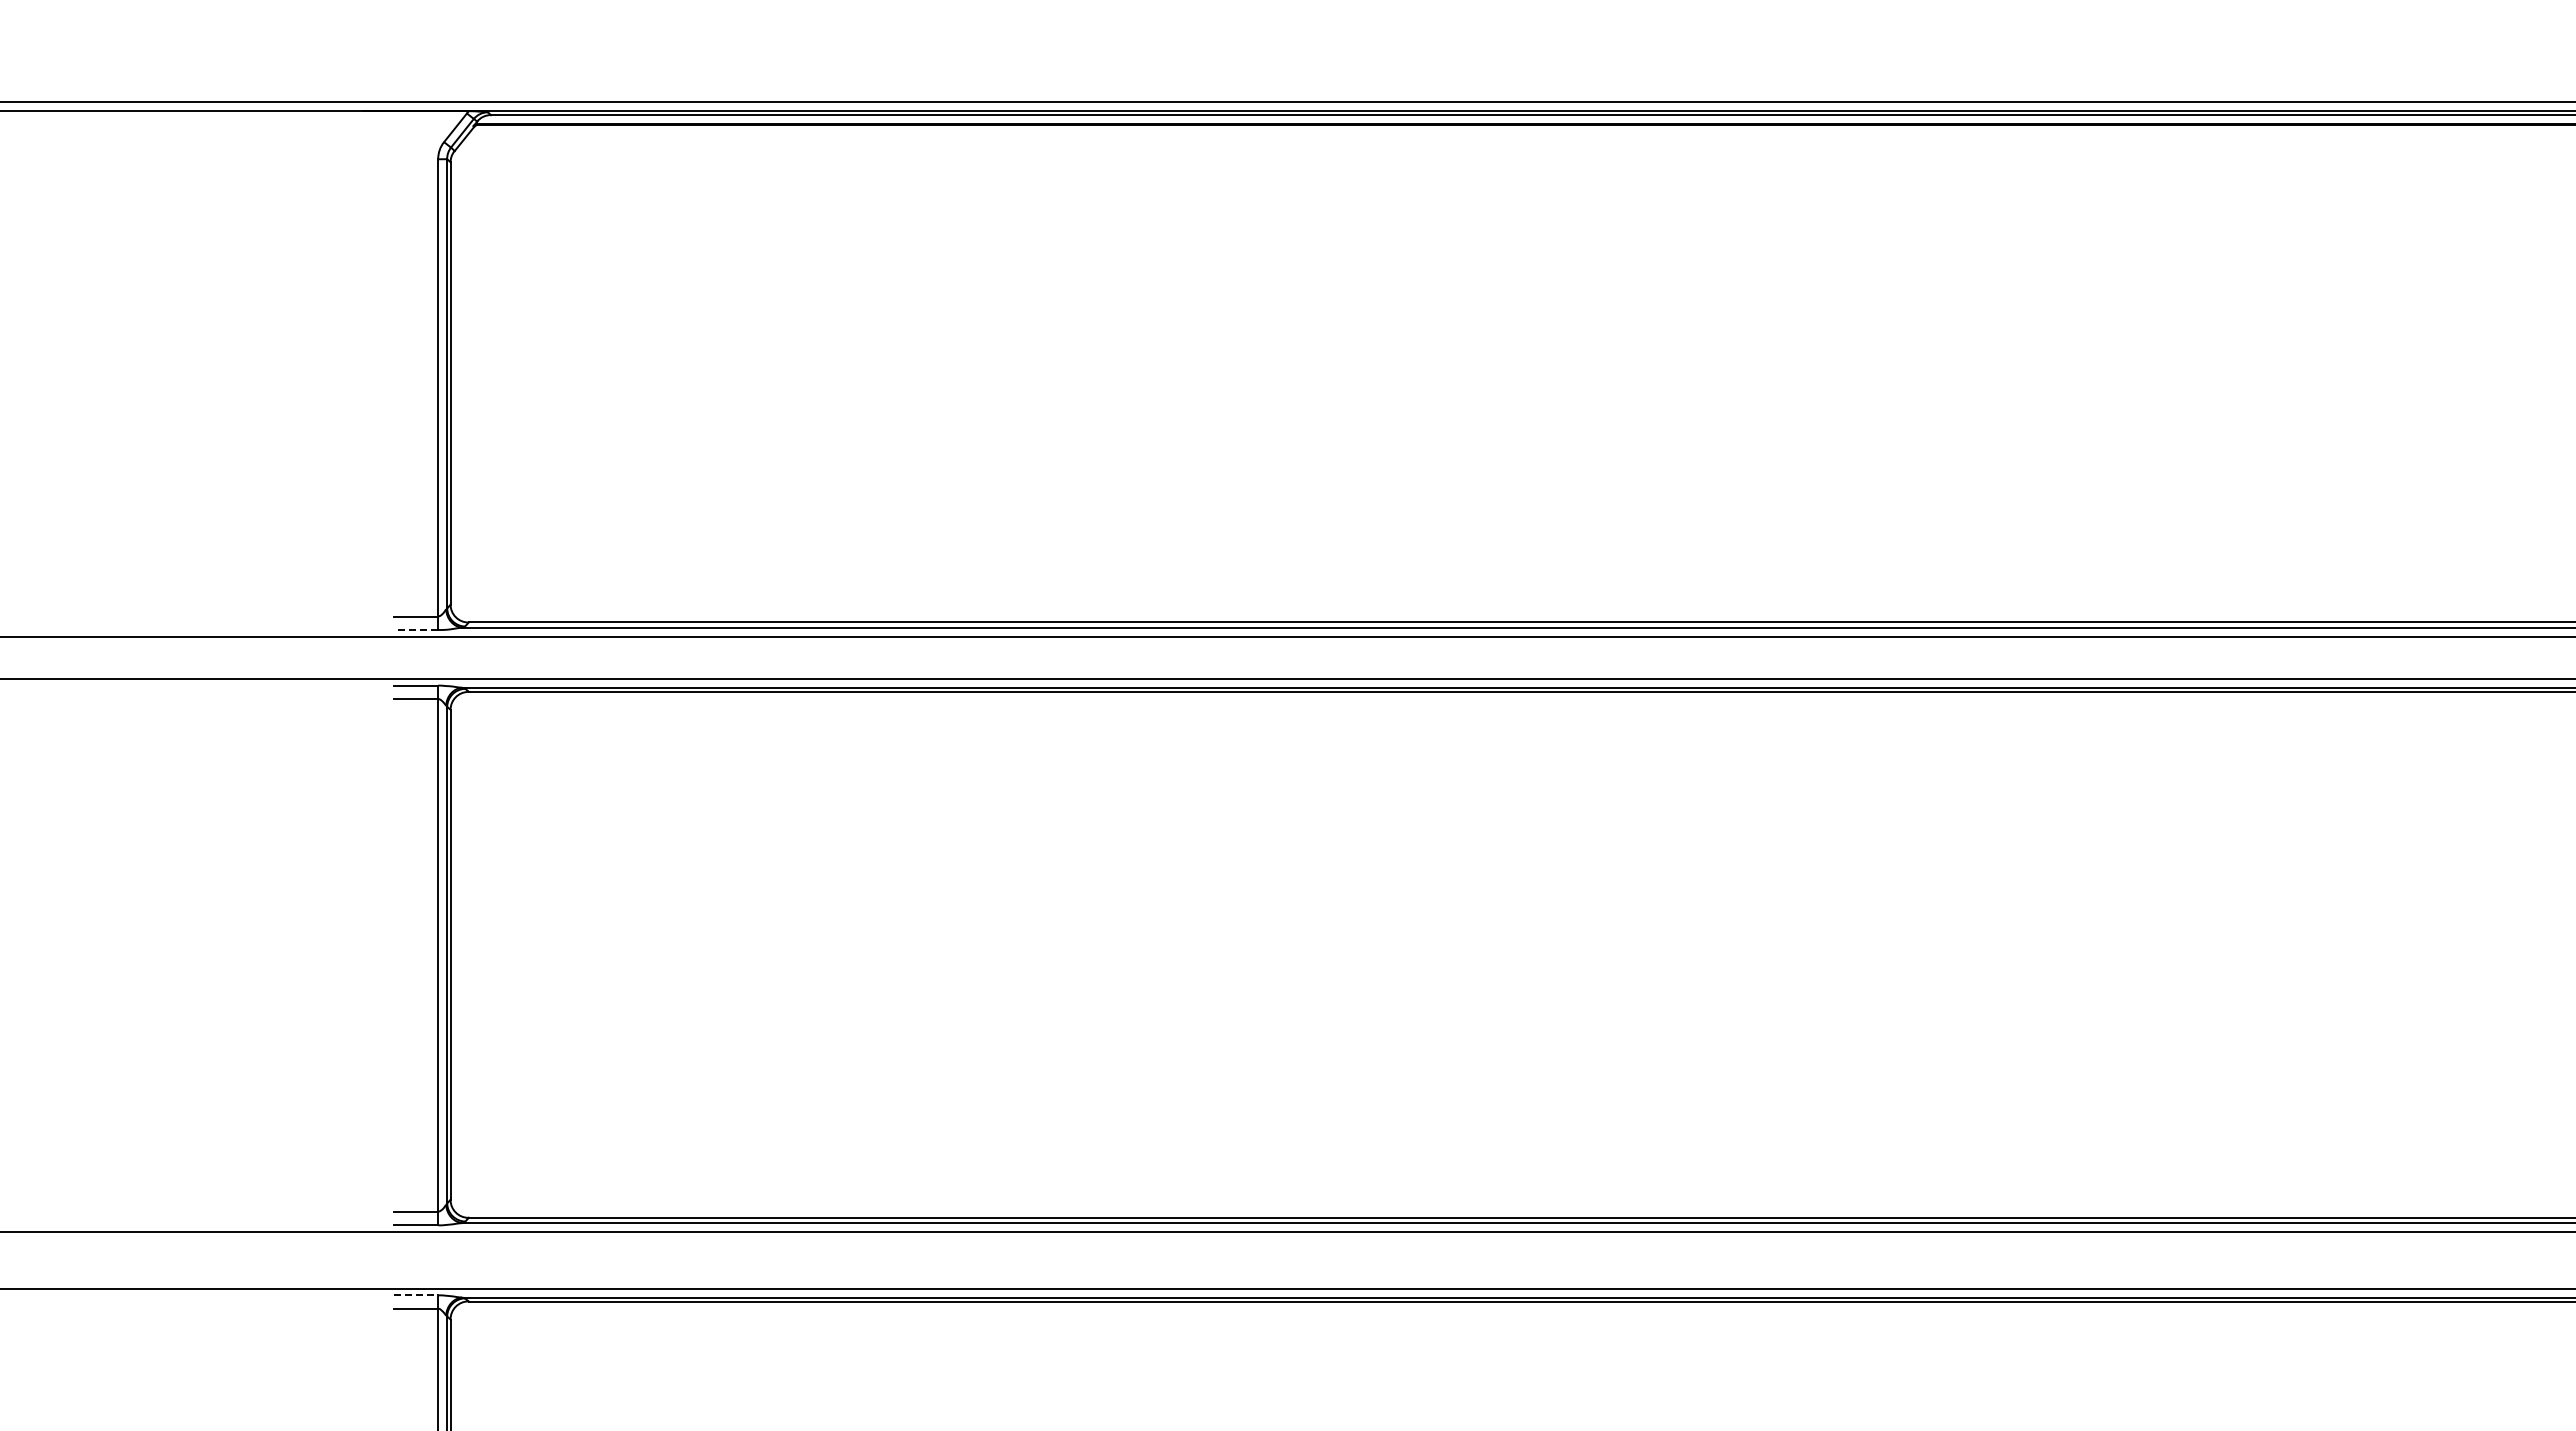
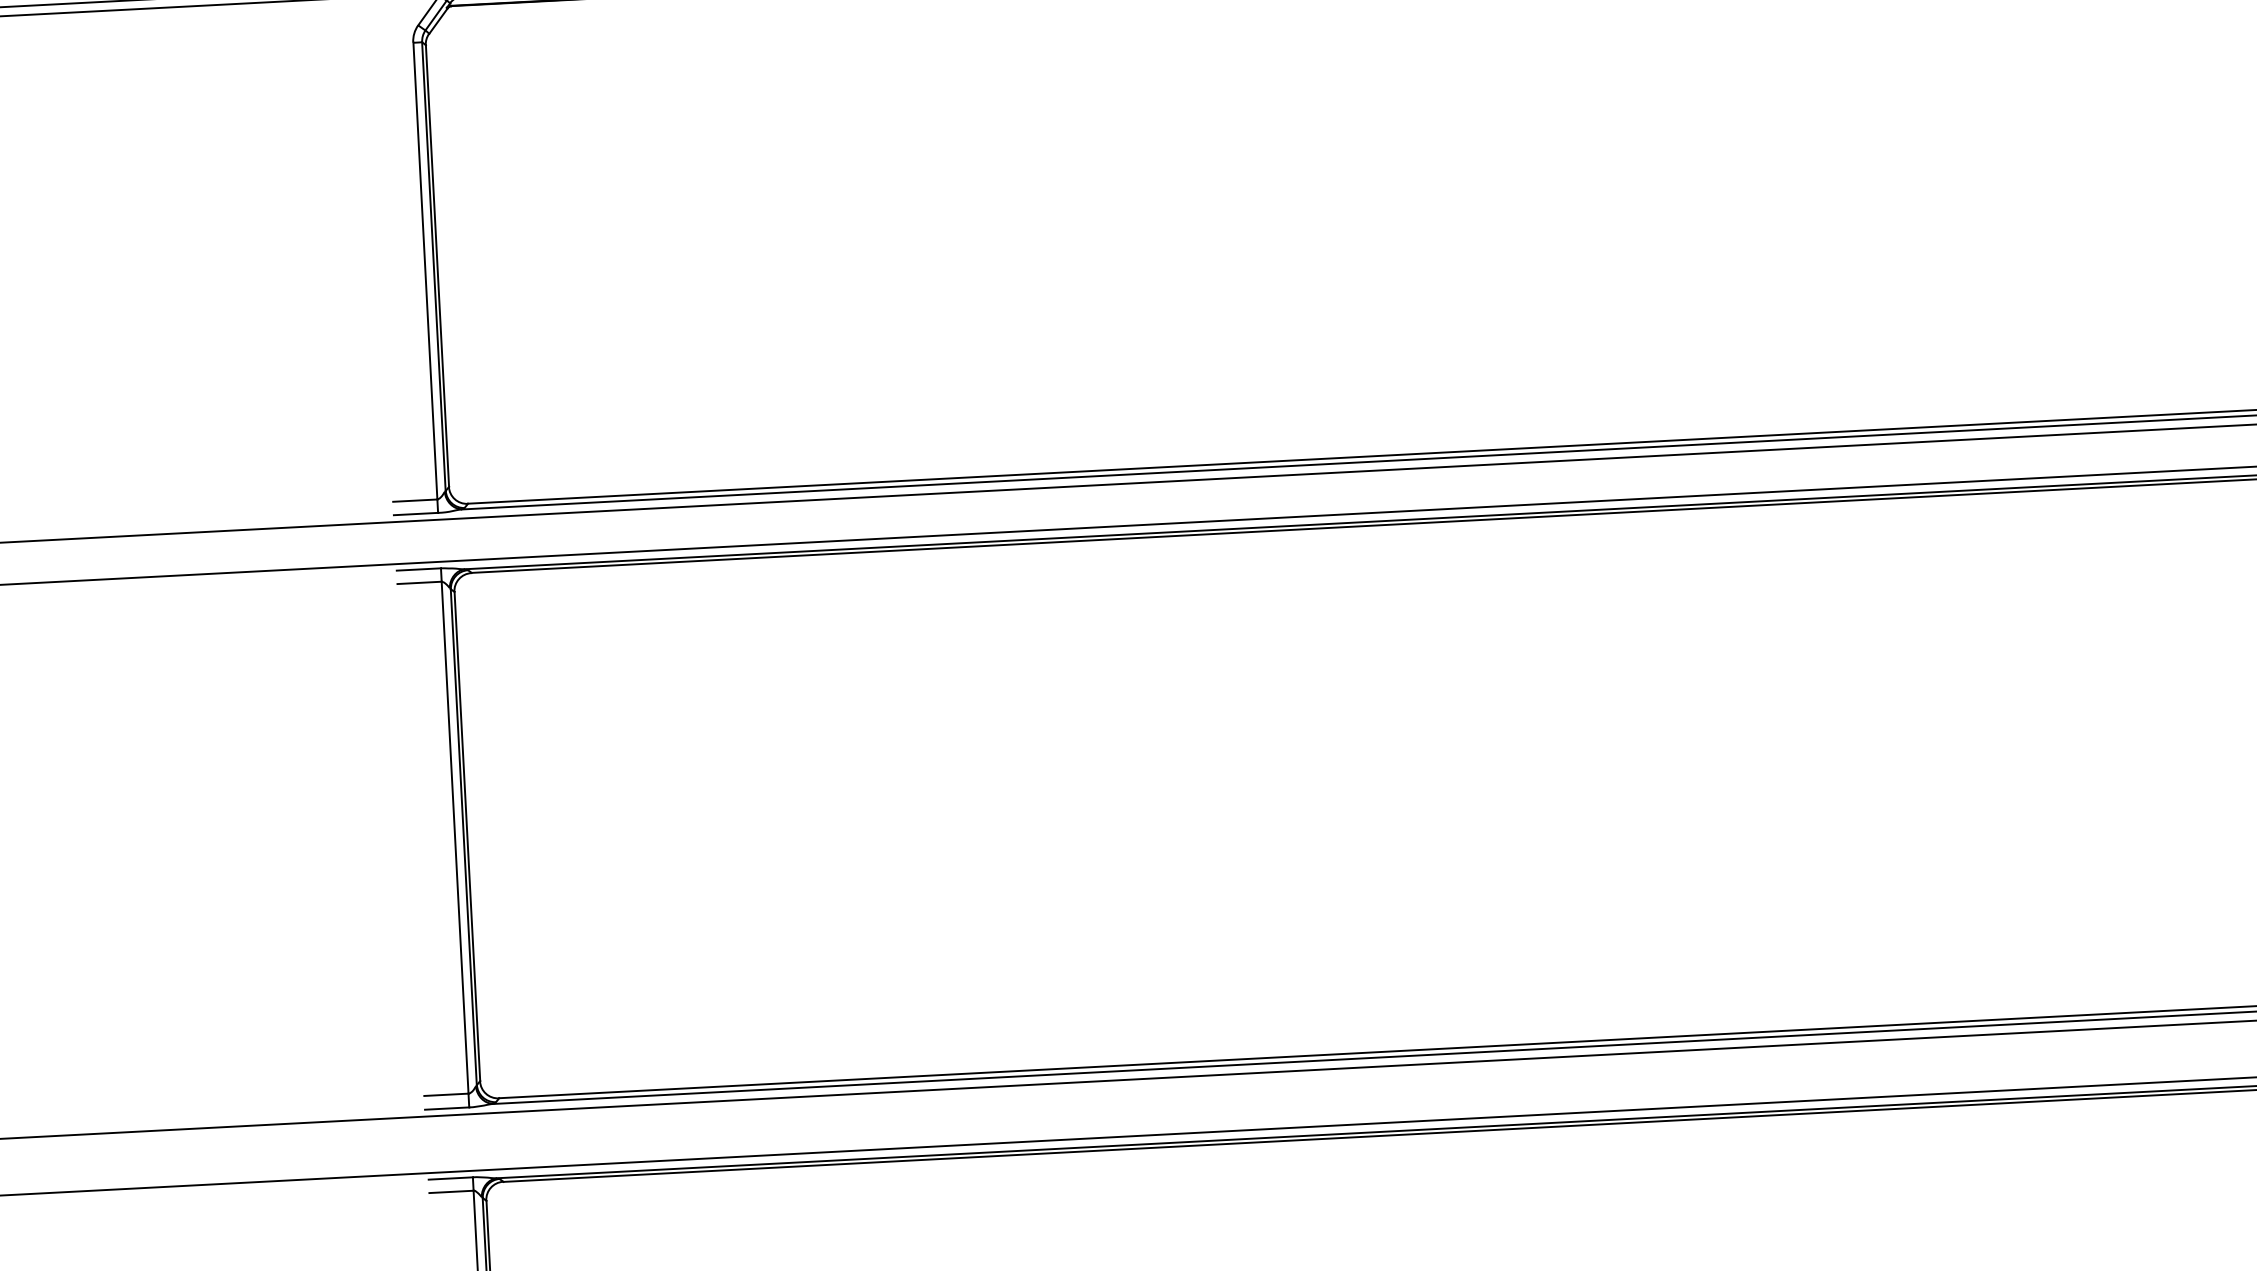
line: (415, 630) -> (415, 514), dashed -> solid
line: (416, 1295) -> (451, 1178), dashed -> solid

